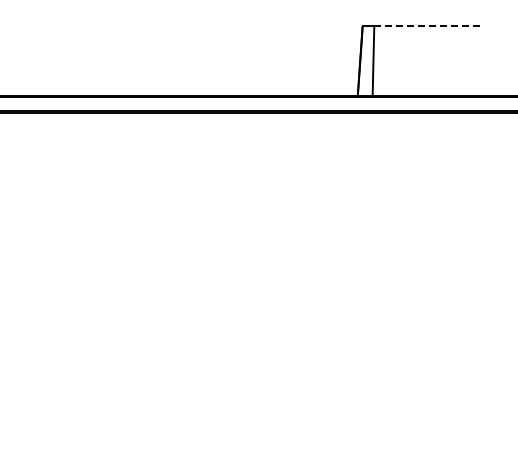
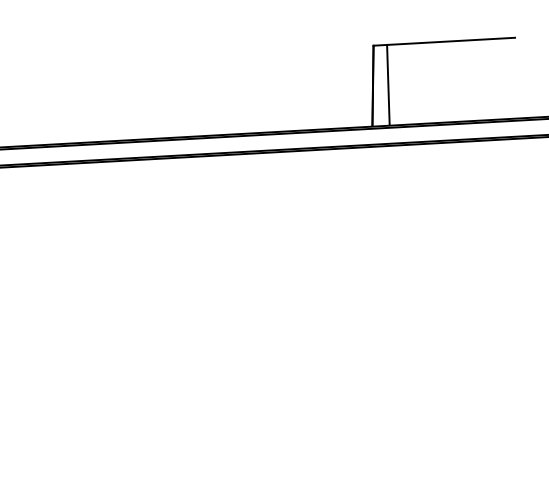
line: (429, 26) -> (451, 41), dashed -> solid

